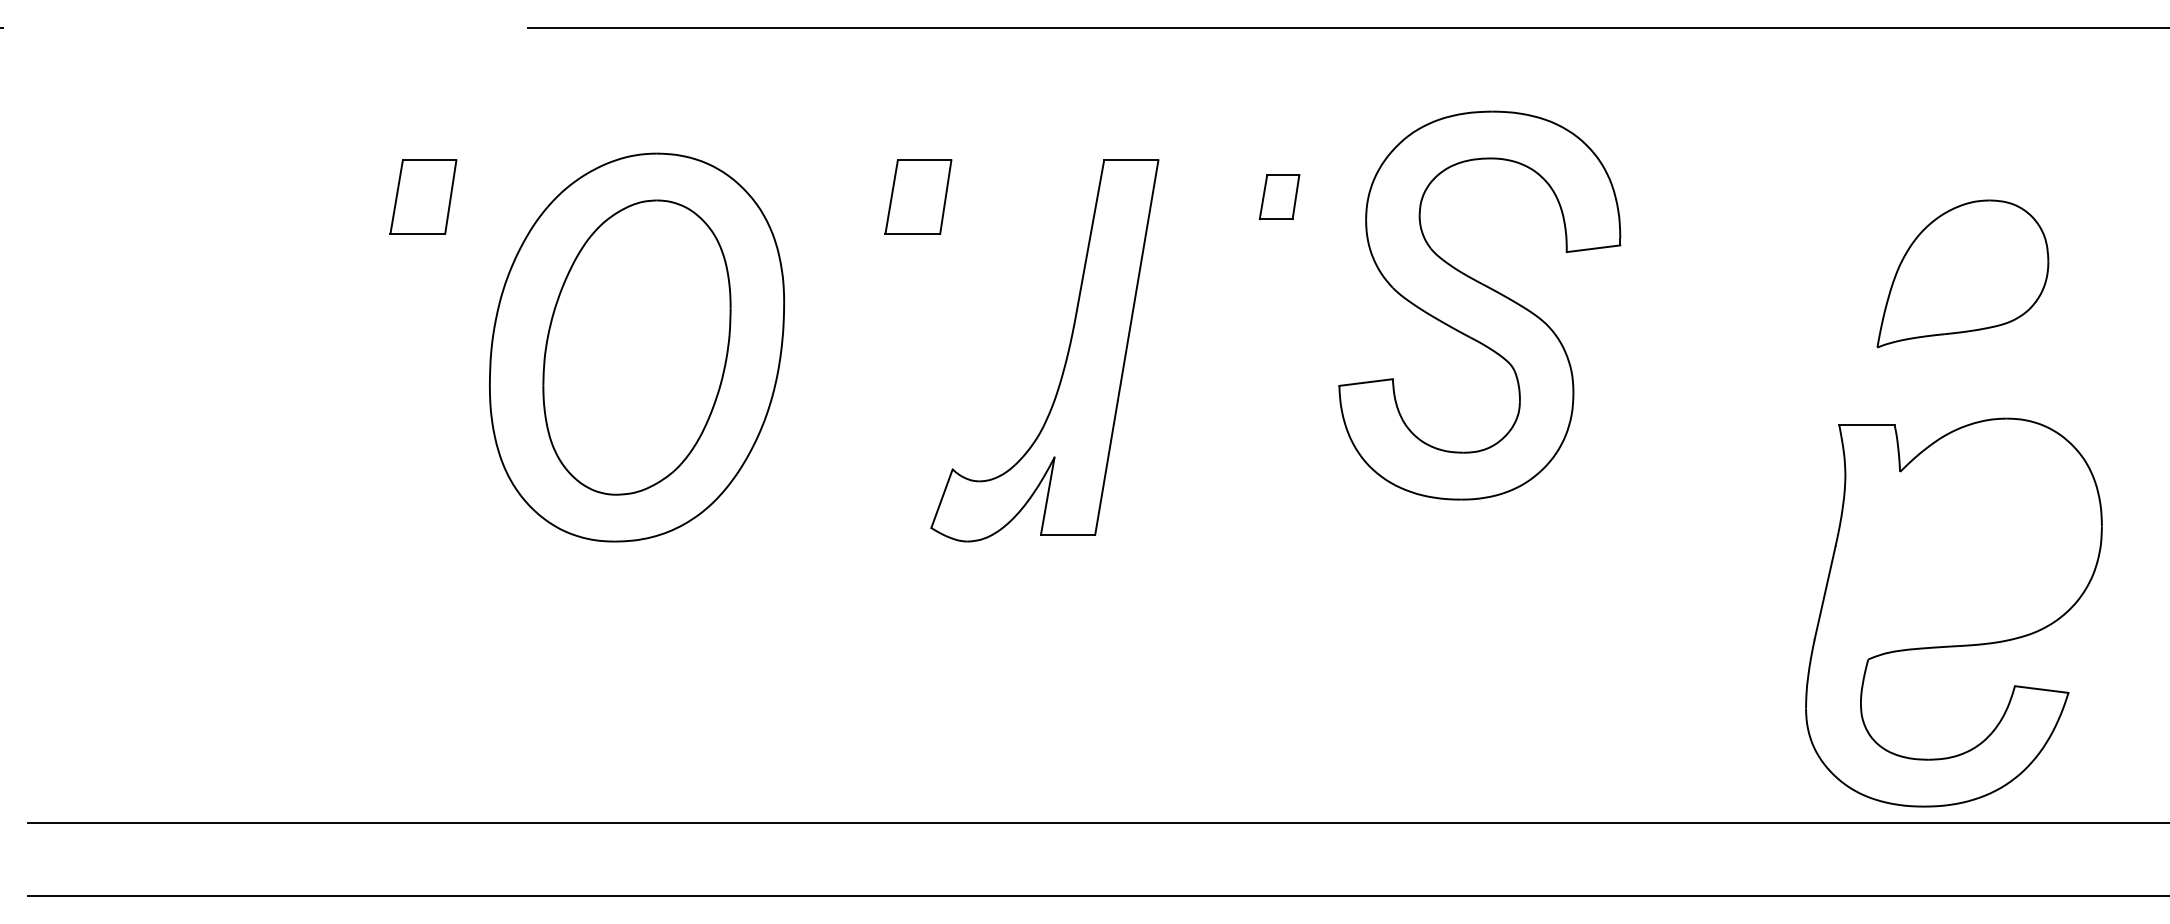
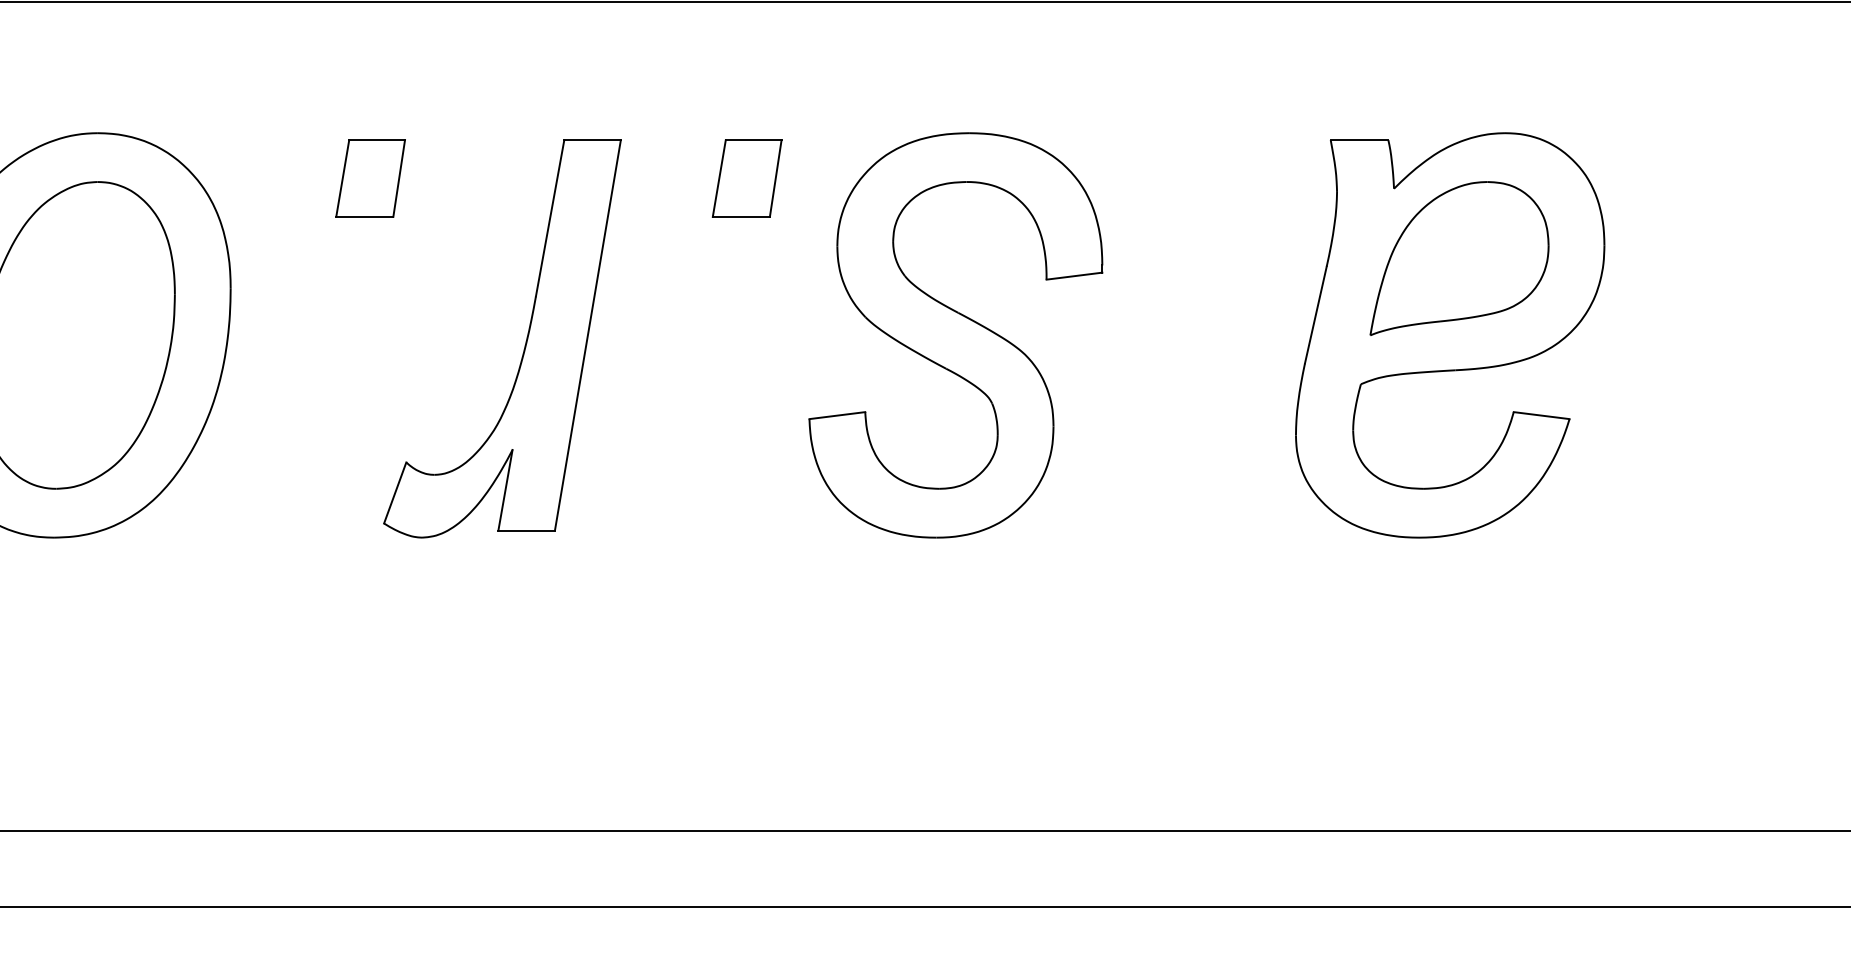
part: (1279, 196) -> (747, 177), size x1.67
part: (1479, 305) -> (955, 335), moved
part: (1953, 612) -> (1449, 335), moved

